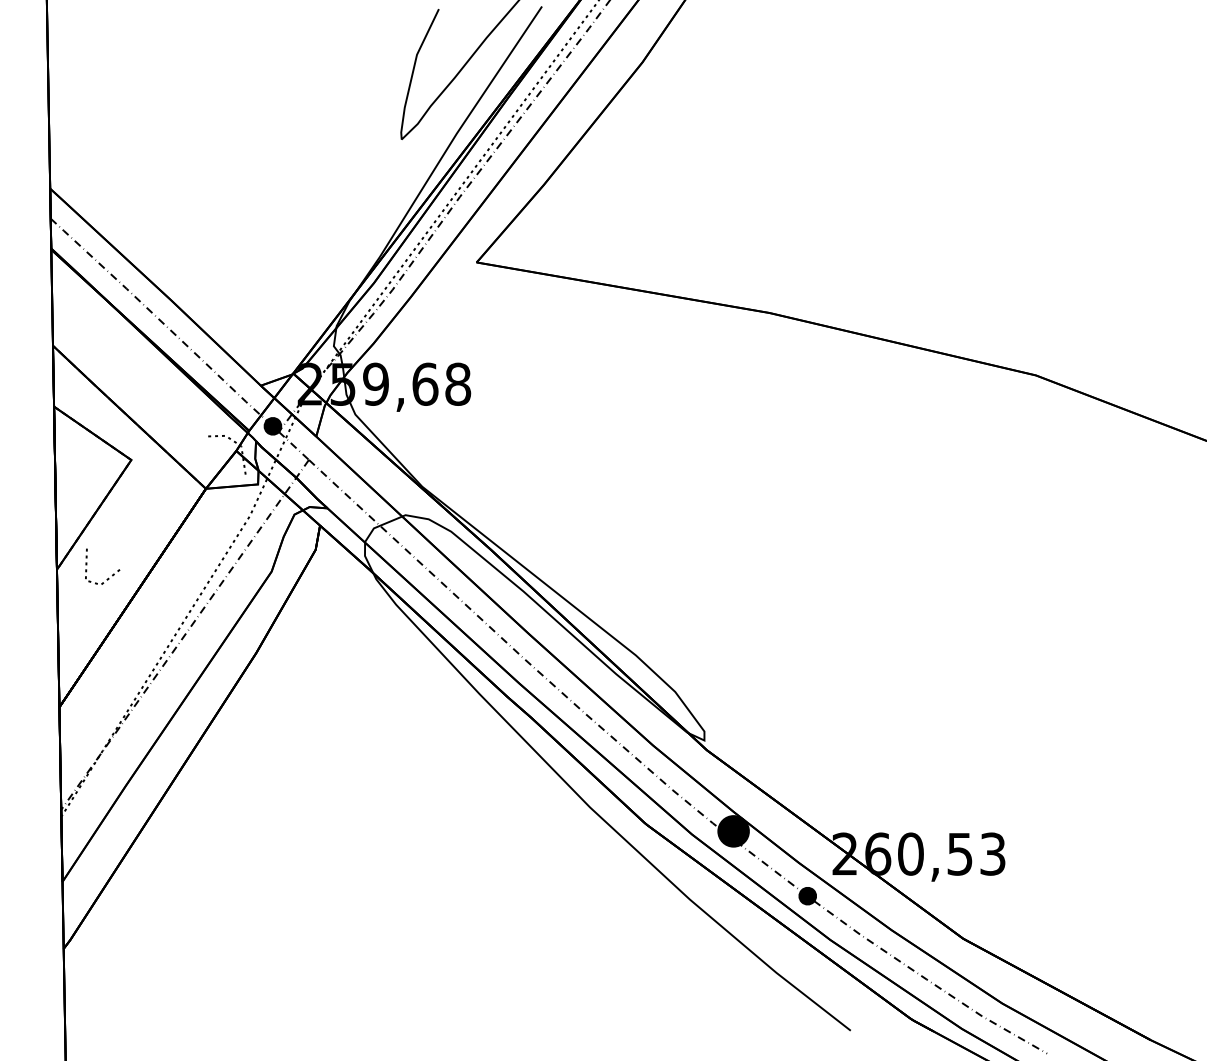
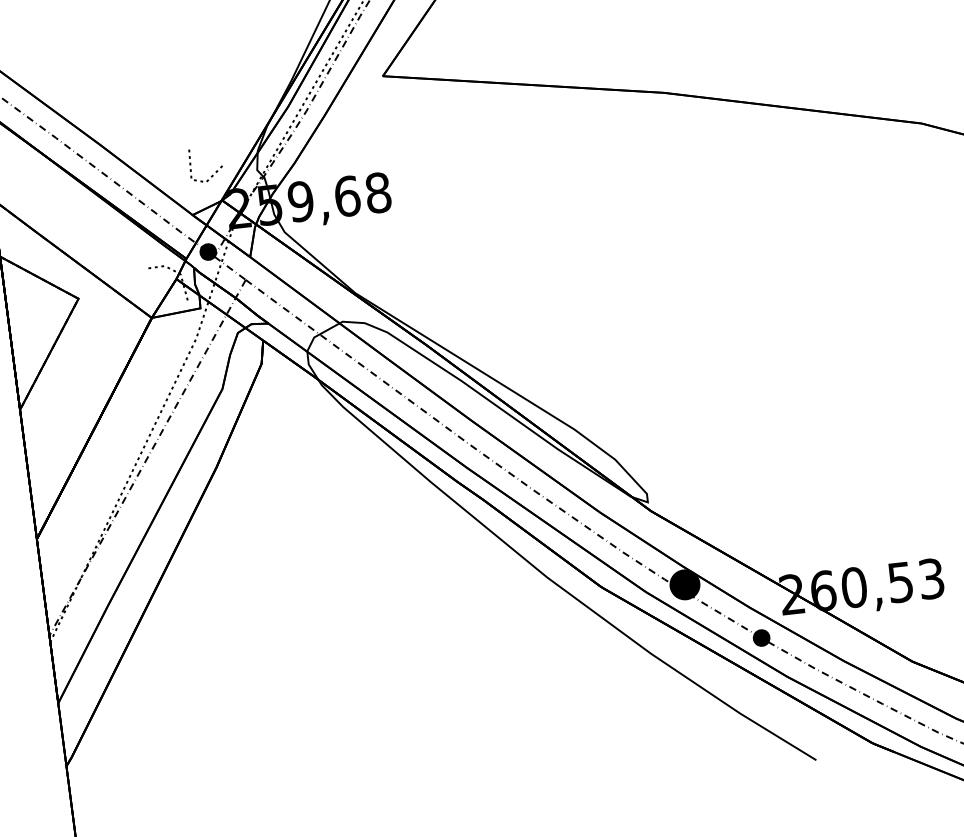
line: (108, 577) -> (212, 174), moved

